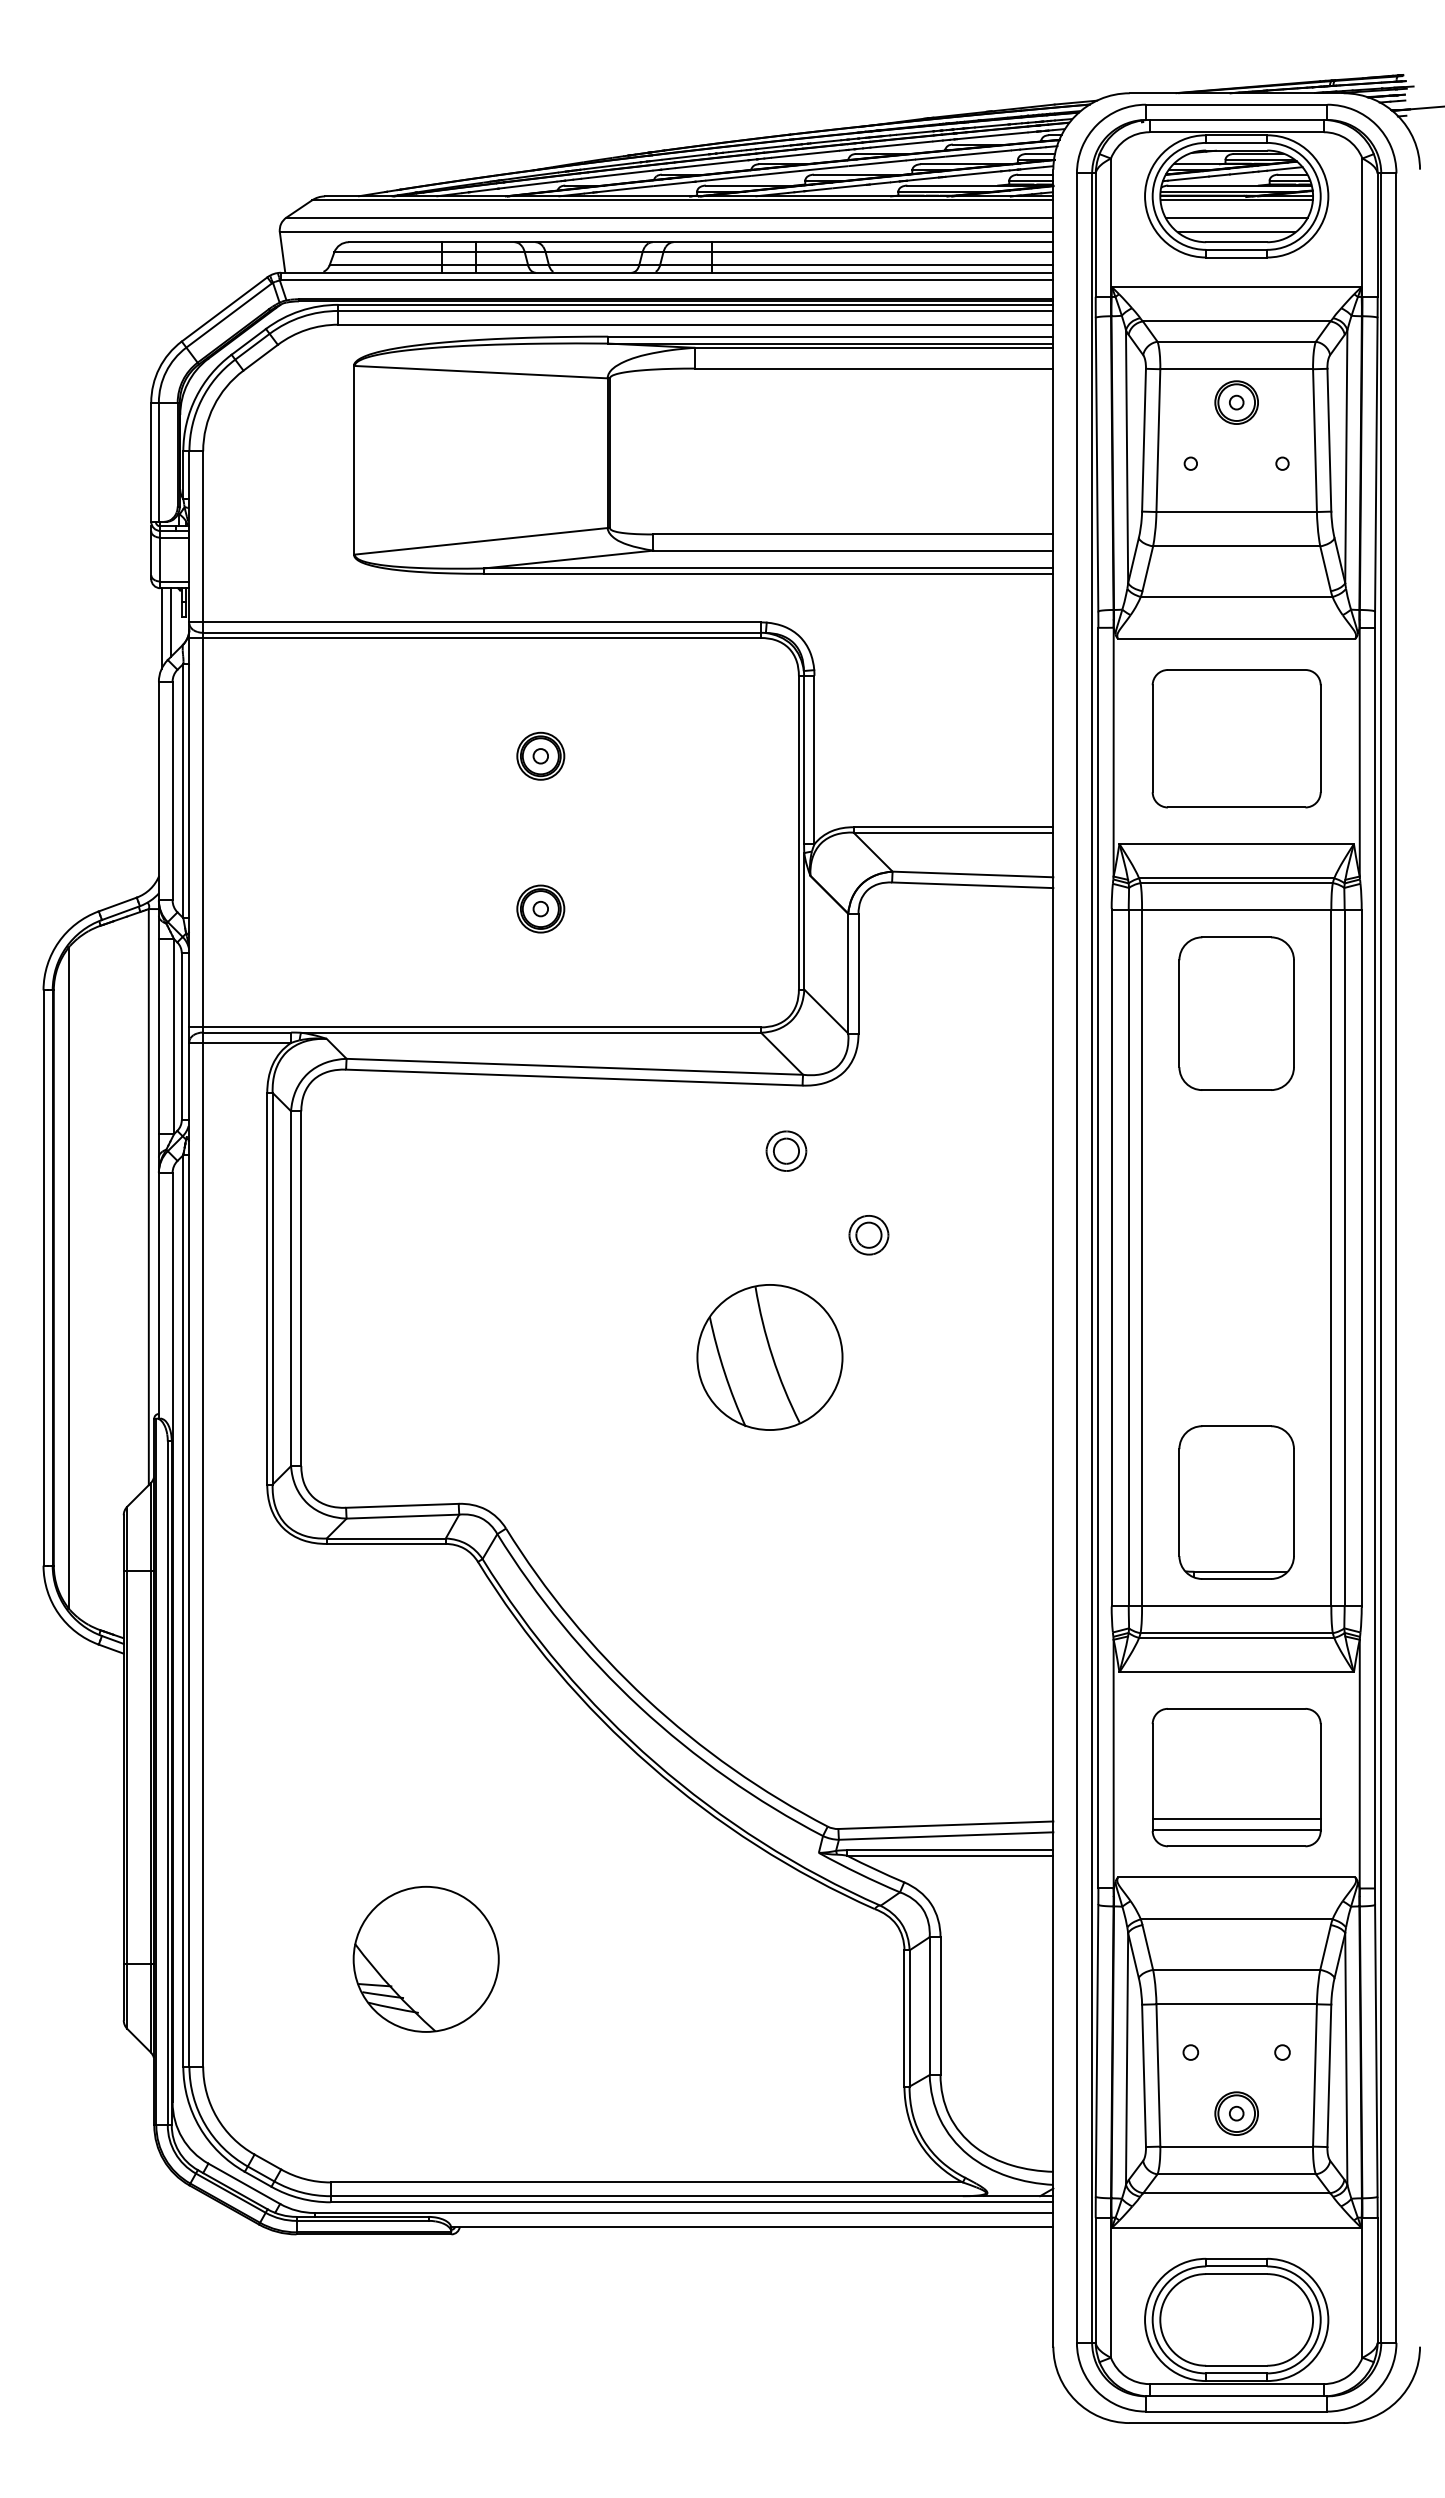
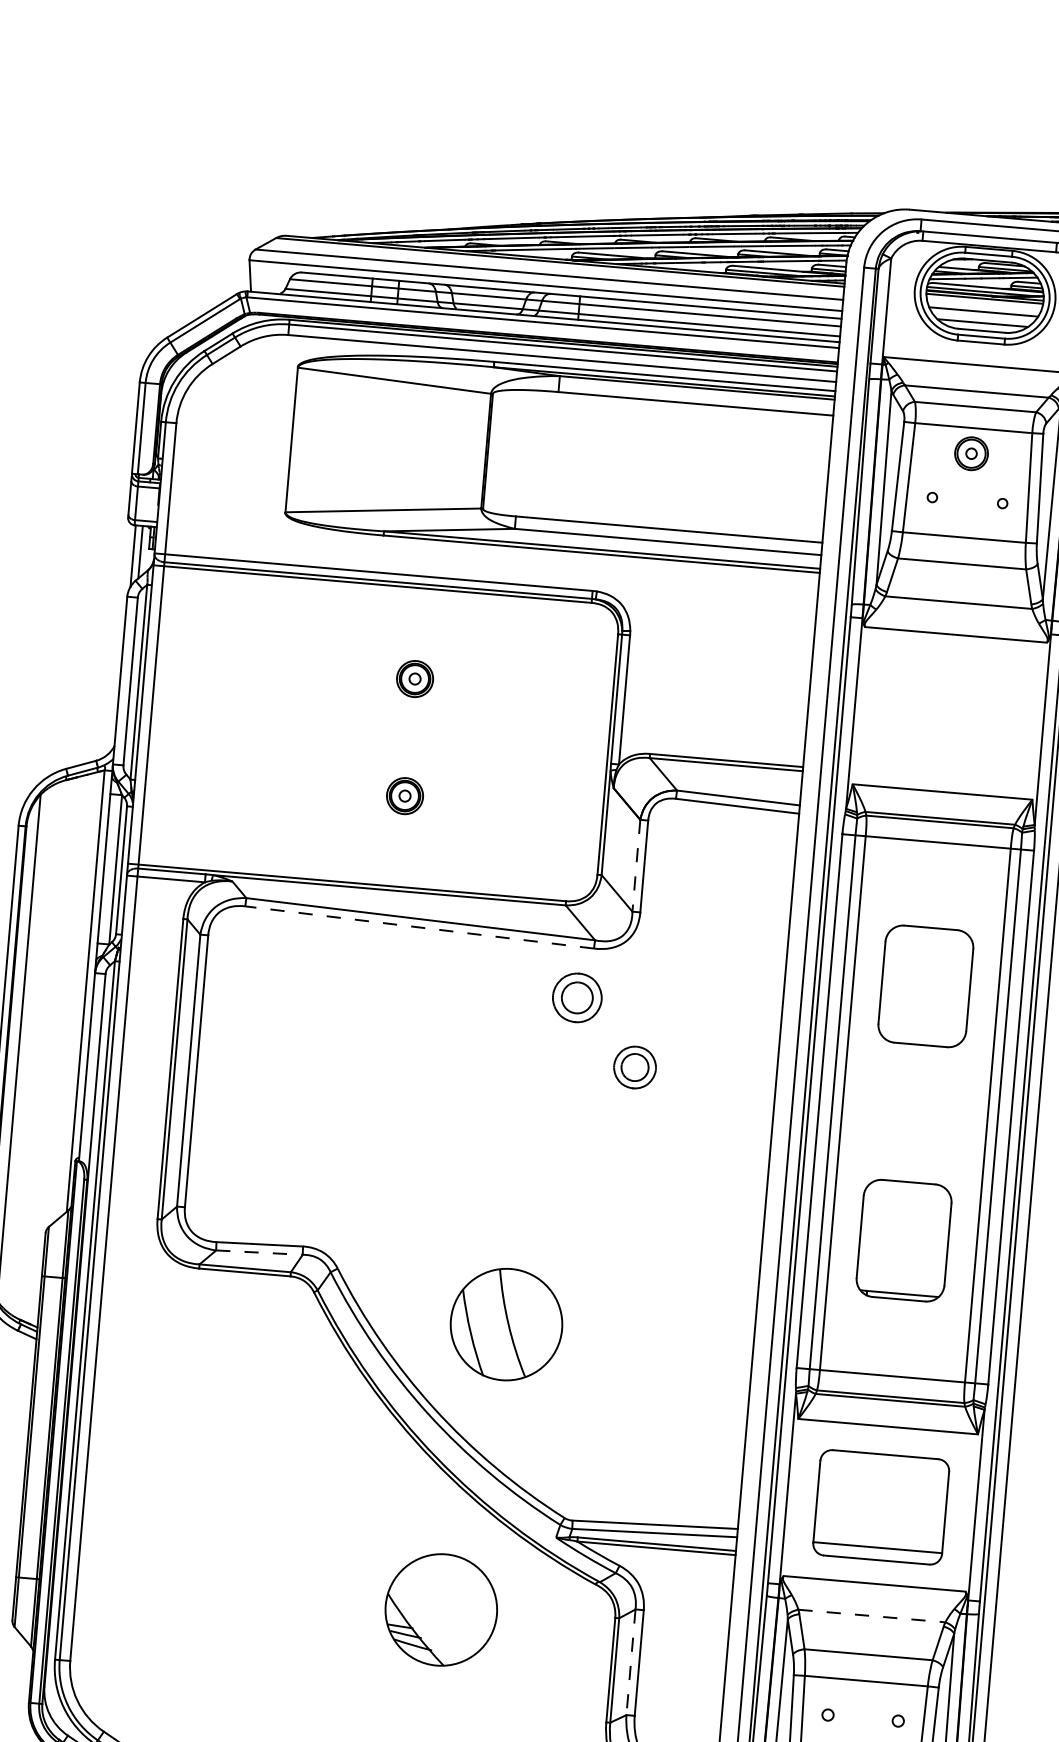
part: (1236, 738) -> (949, 711), removed
line: (848, 973) -> (636, 865), solid -> dashed
part: (1236, 1013) -> (925, 986), moved
line: (573, 1077) -> (419, 927), solid -> dashed
part: (786, 1150) -> (577, 997), size x1.6
part: (868, 1235) -> (634, 1067), size x1.4
part: (769, 1357) -> (506, 1324), moved
part: (1236, 1502) -> (903, 1240), moved
line: (403, 1516) -> (259, 1252), solid -> dashed
line: (1236, 1819) -> (878, 1539), removed
line: (1236, 1919) -> (871, 1616), solid -> dashed
part: (425, 1958) -> (440, 1609), moved
line: (929, 2006) -> (630, 1662), solid -> dashed

